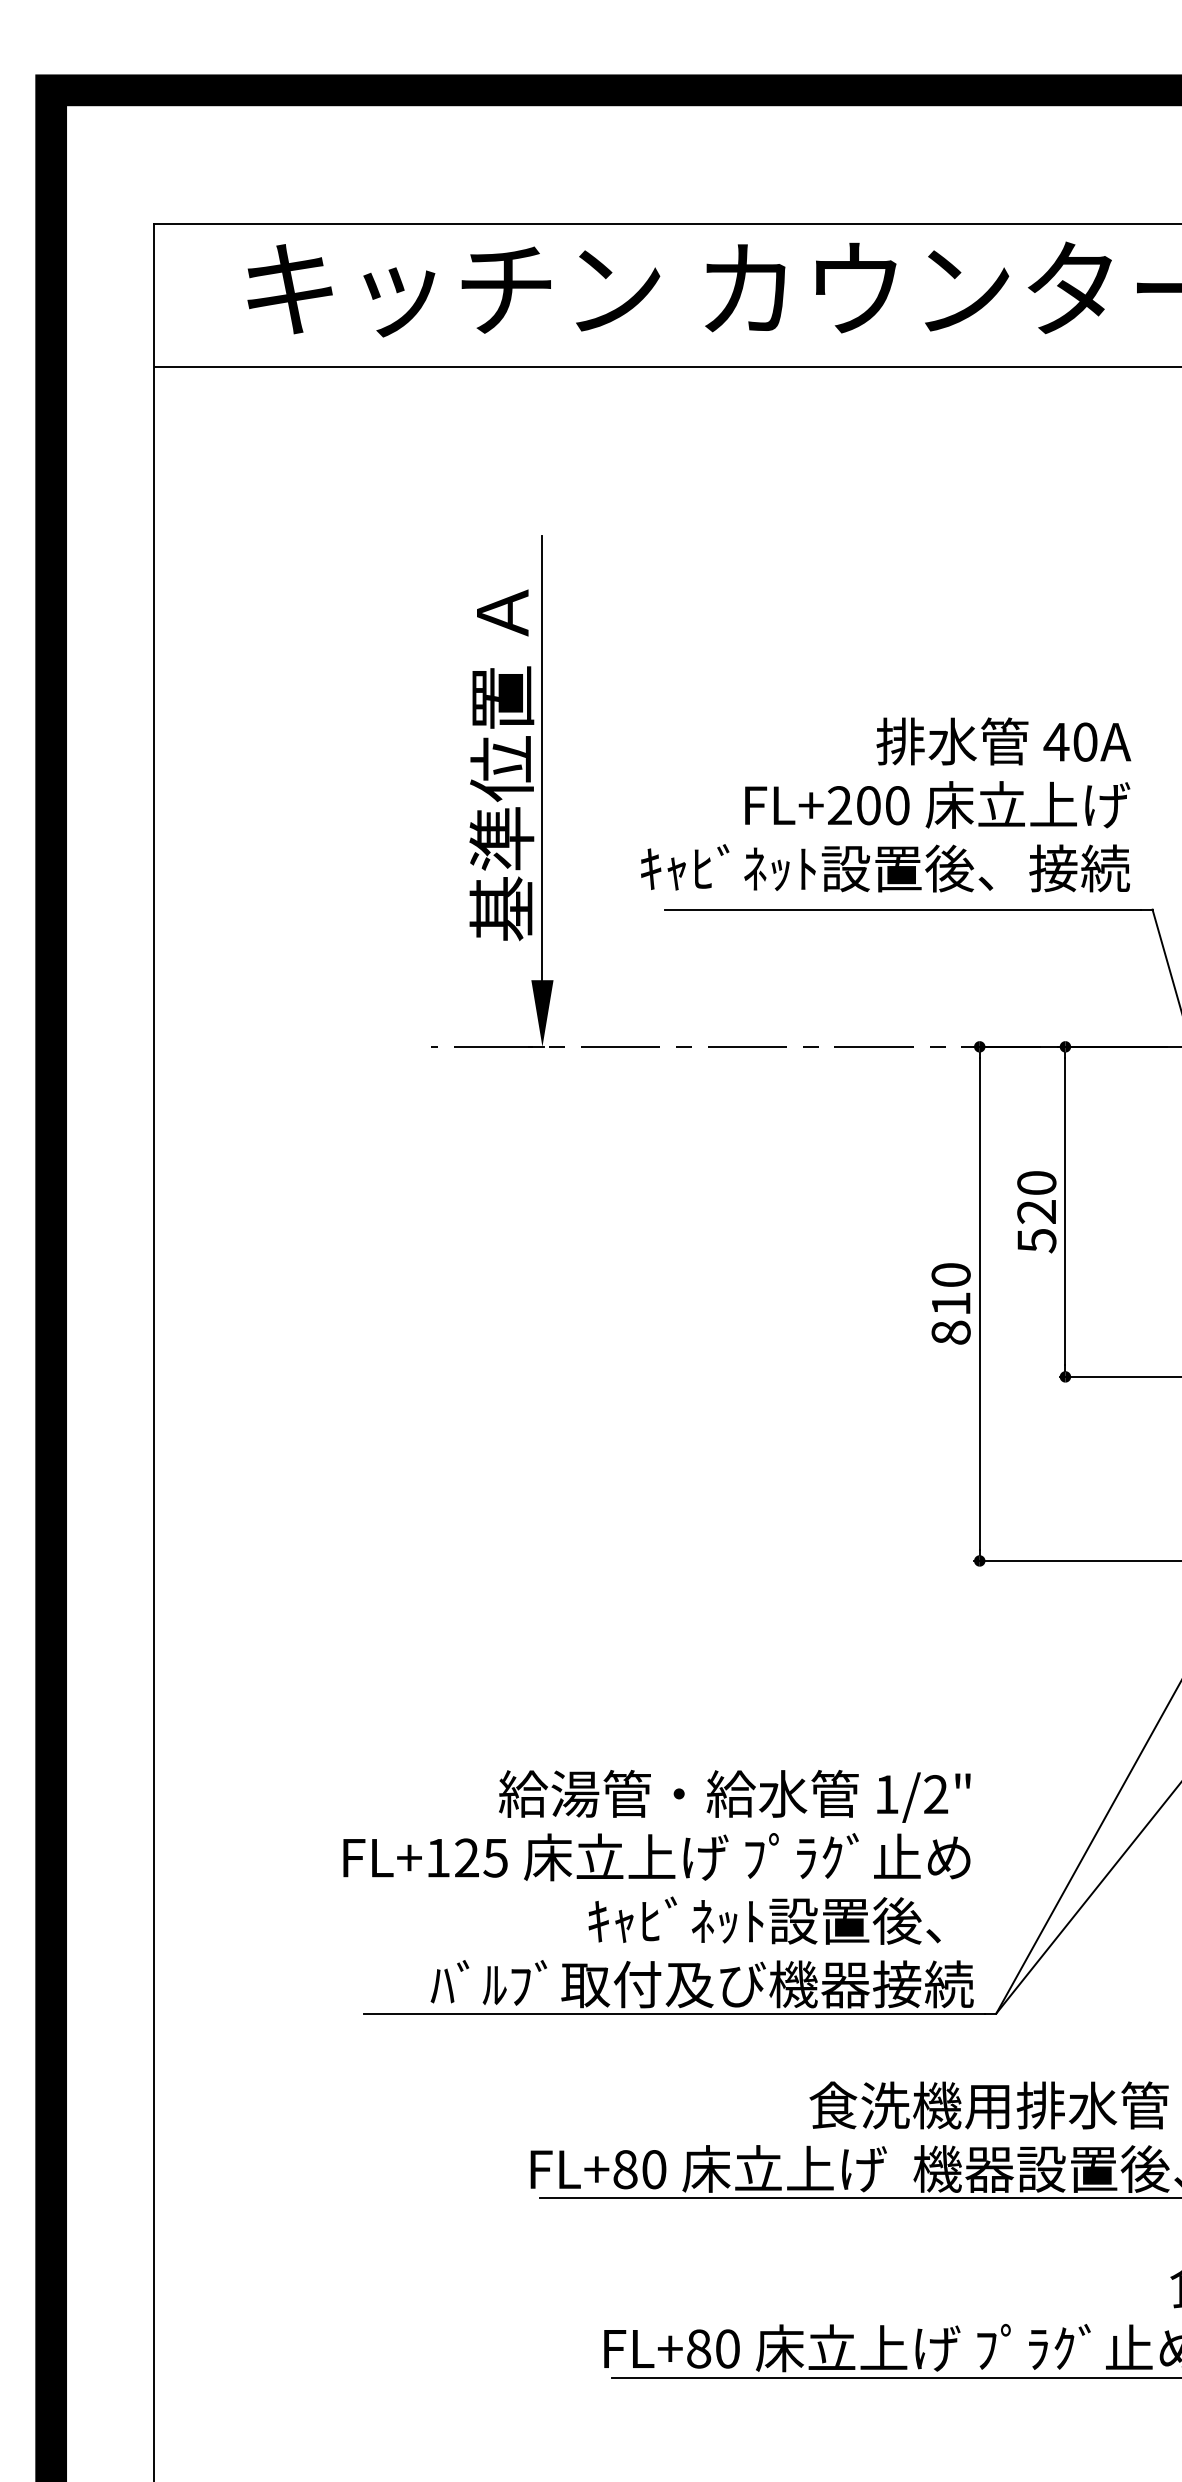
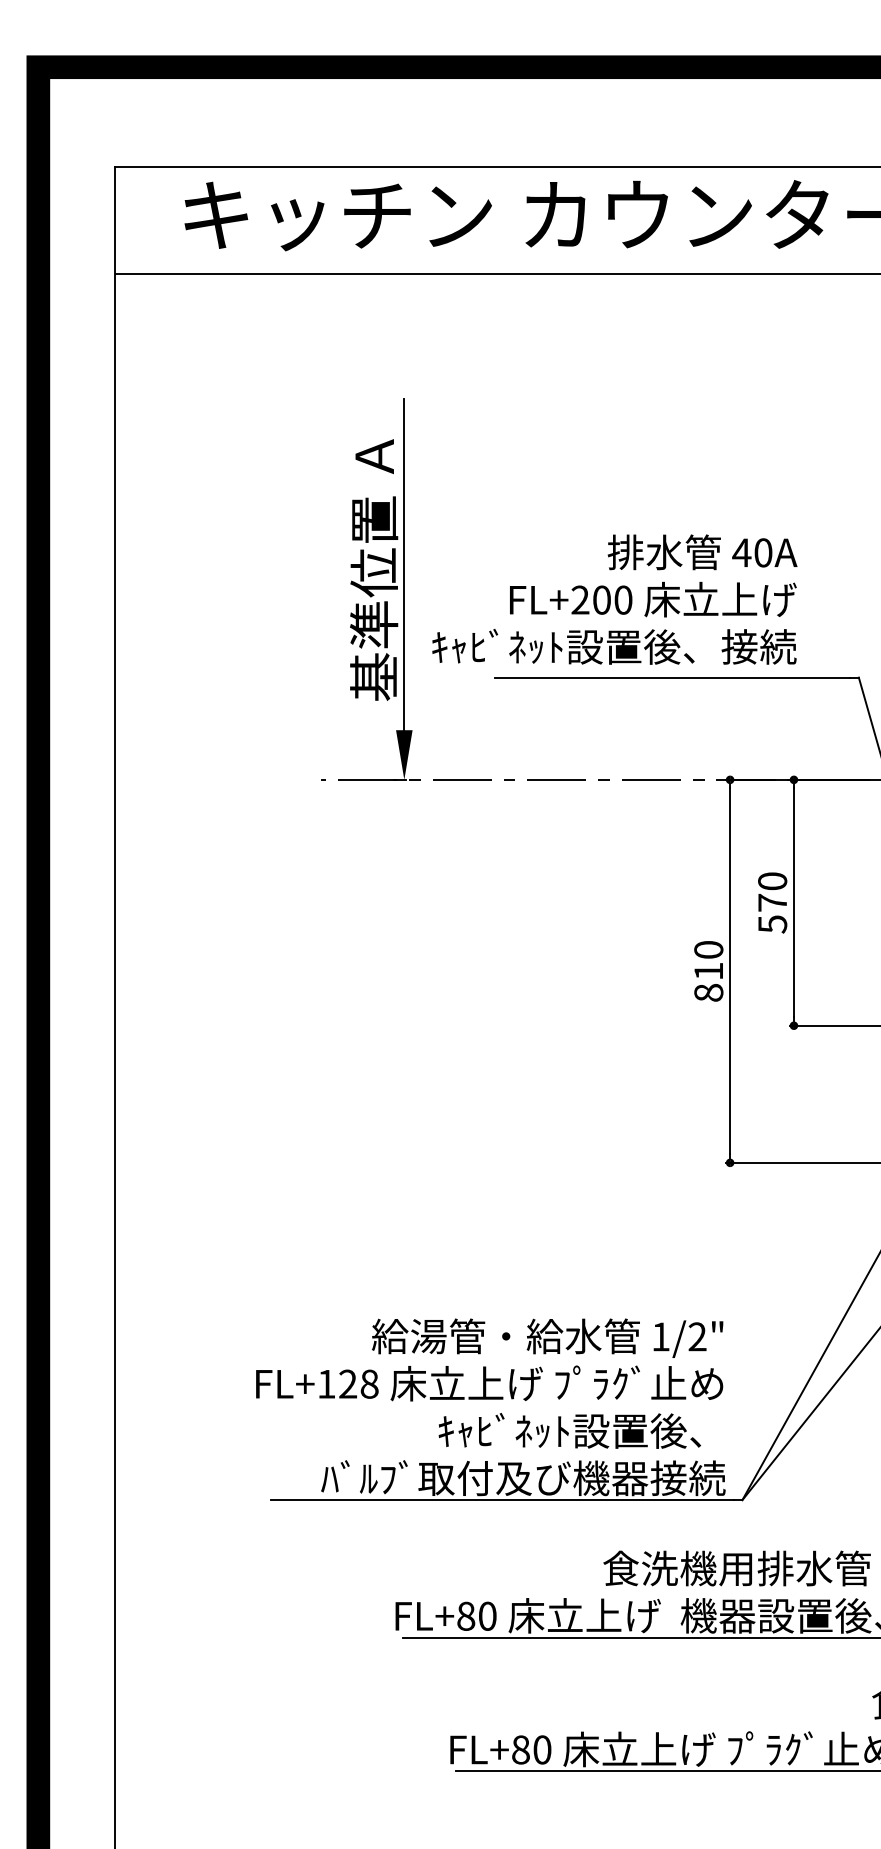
text: (886, 804) -> (615, 599), moved
text: (1036, 1211) -> (772, 902), 520 -> 570
text: (495, 1857) -> (369, 1383), FL+125 -> FL+128

